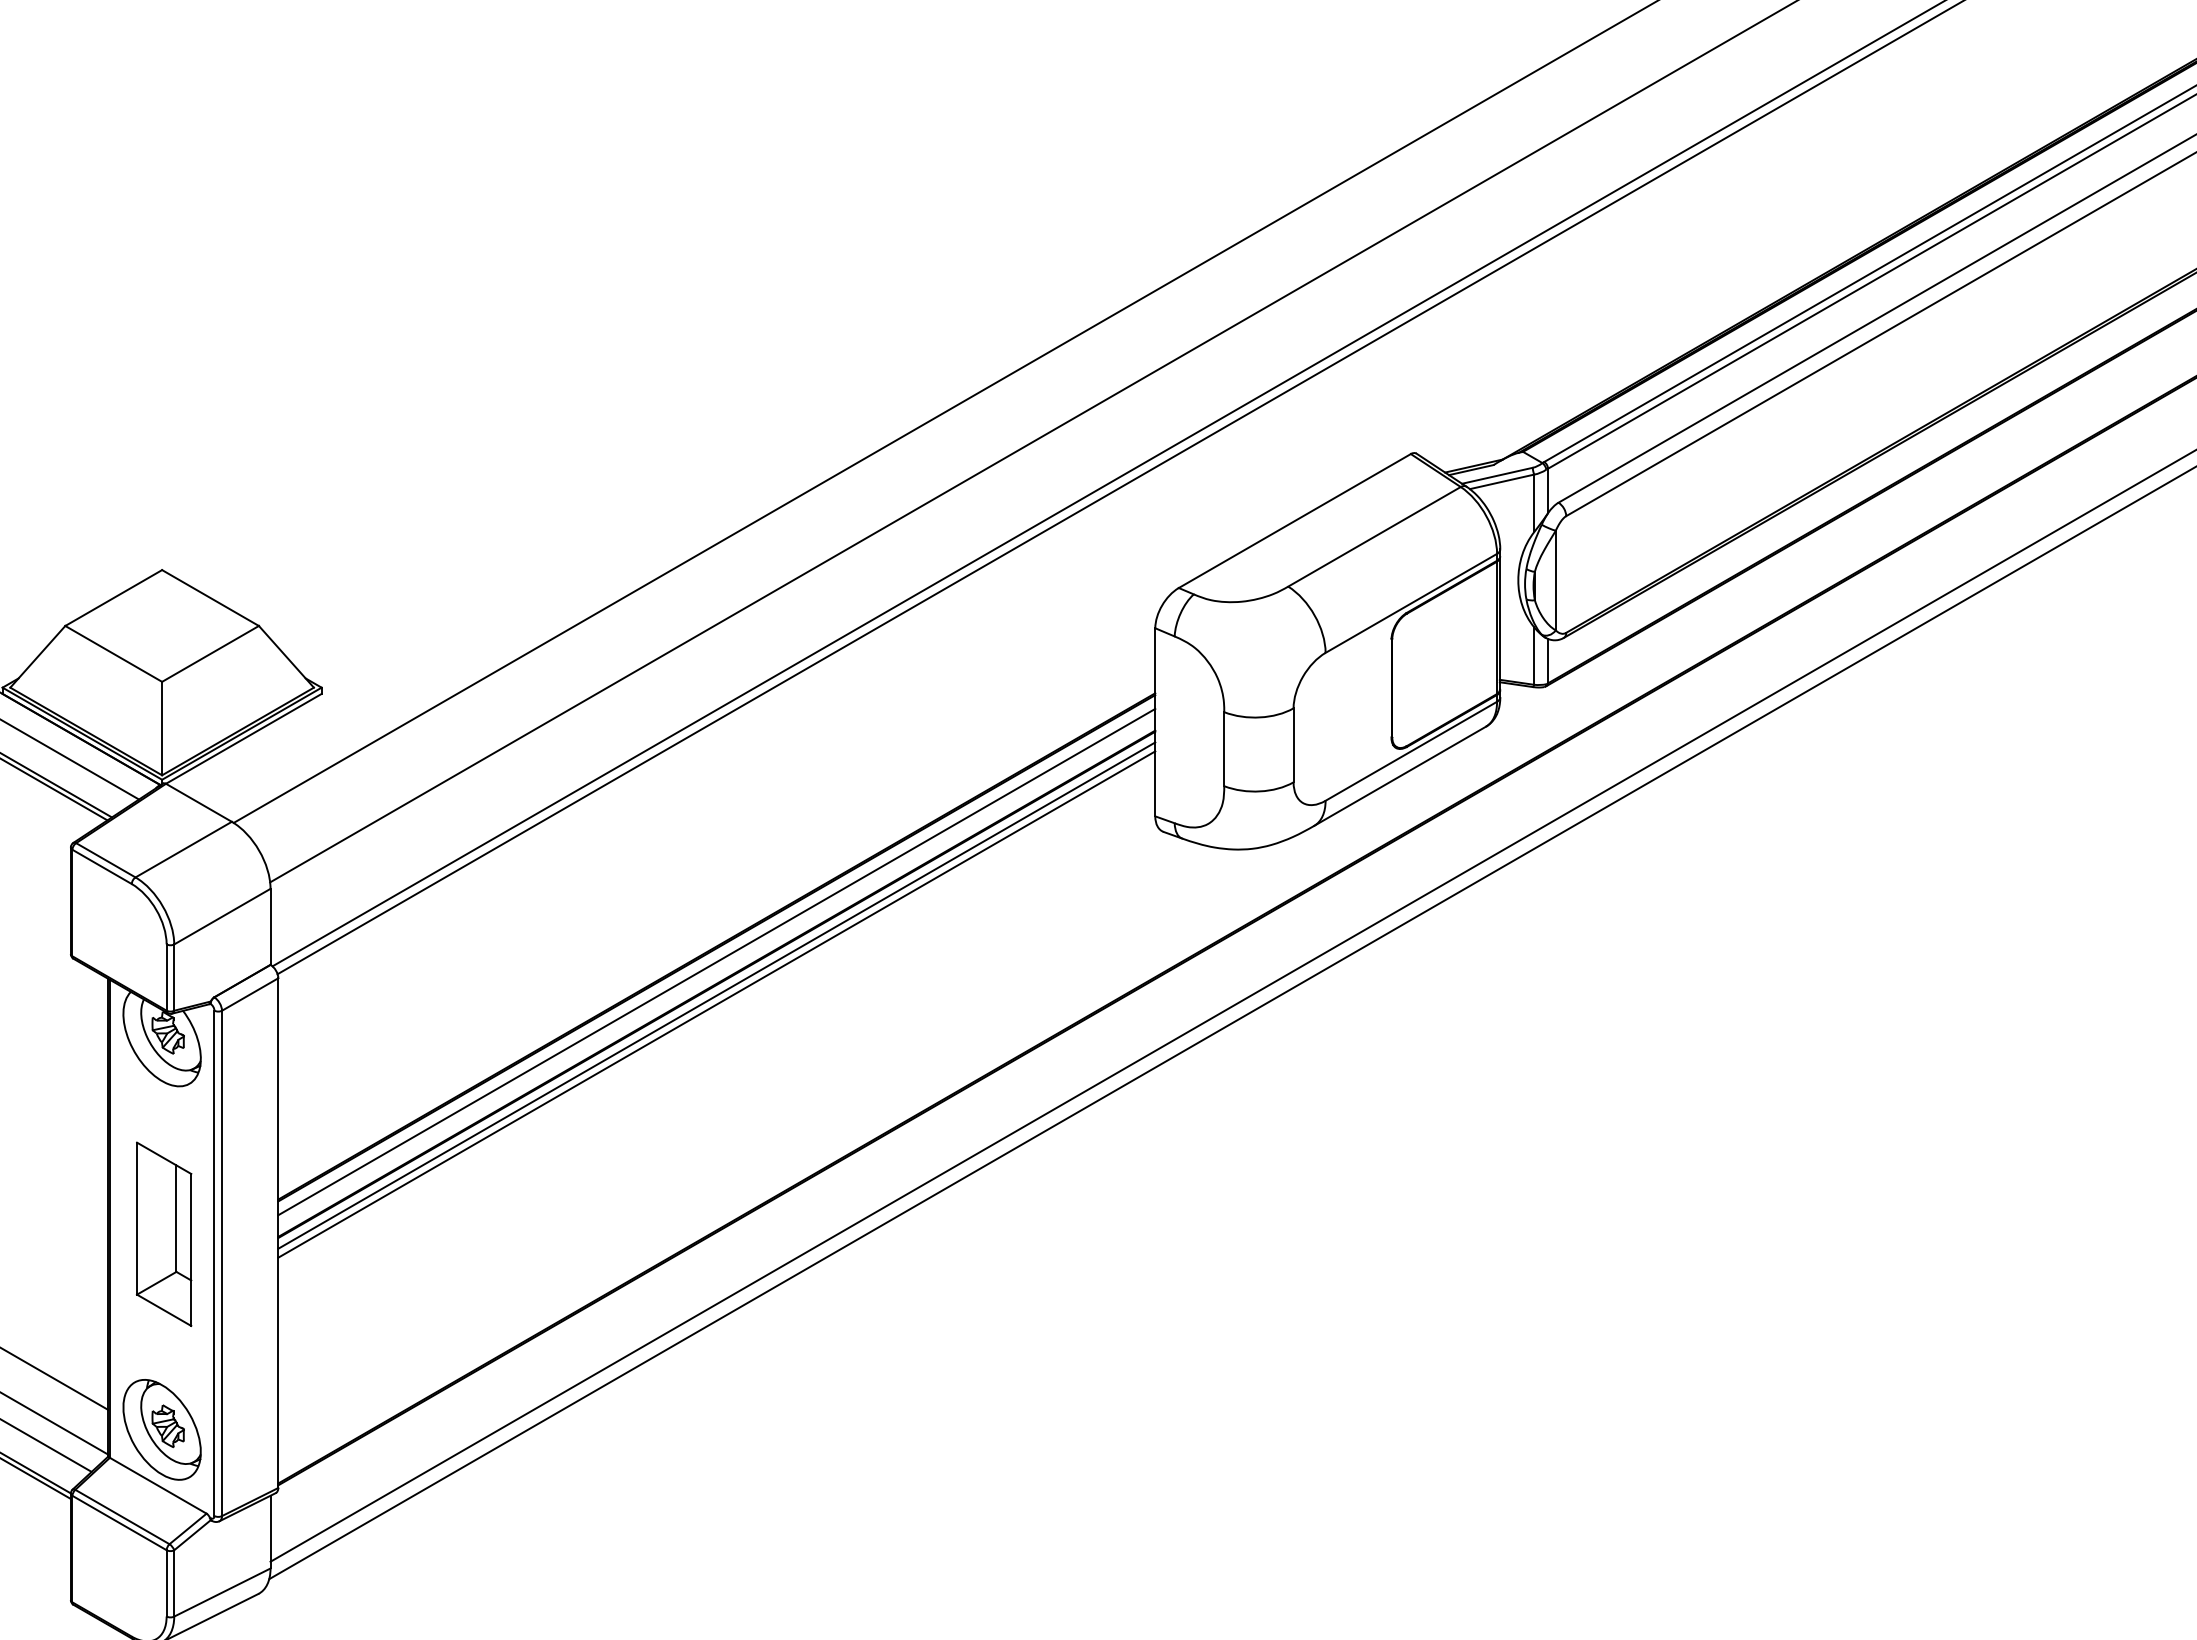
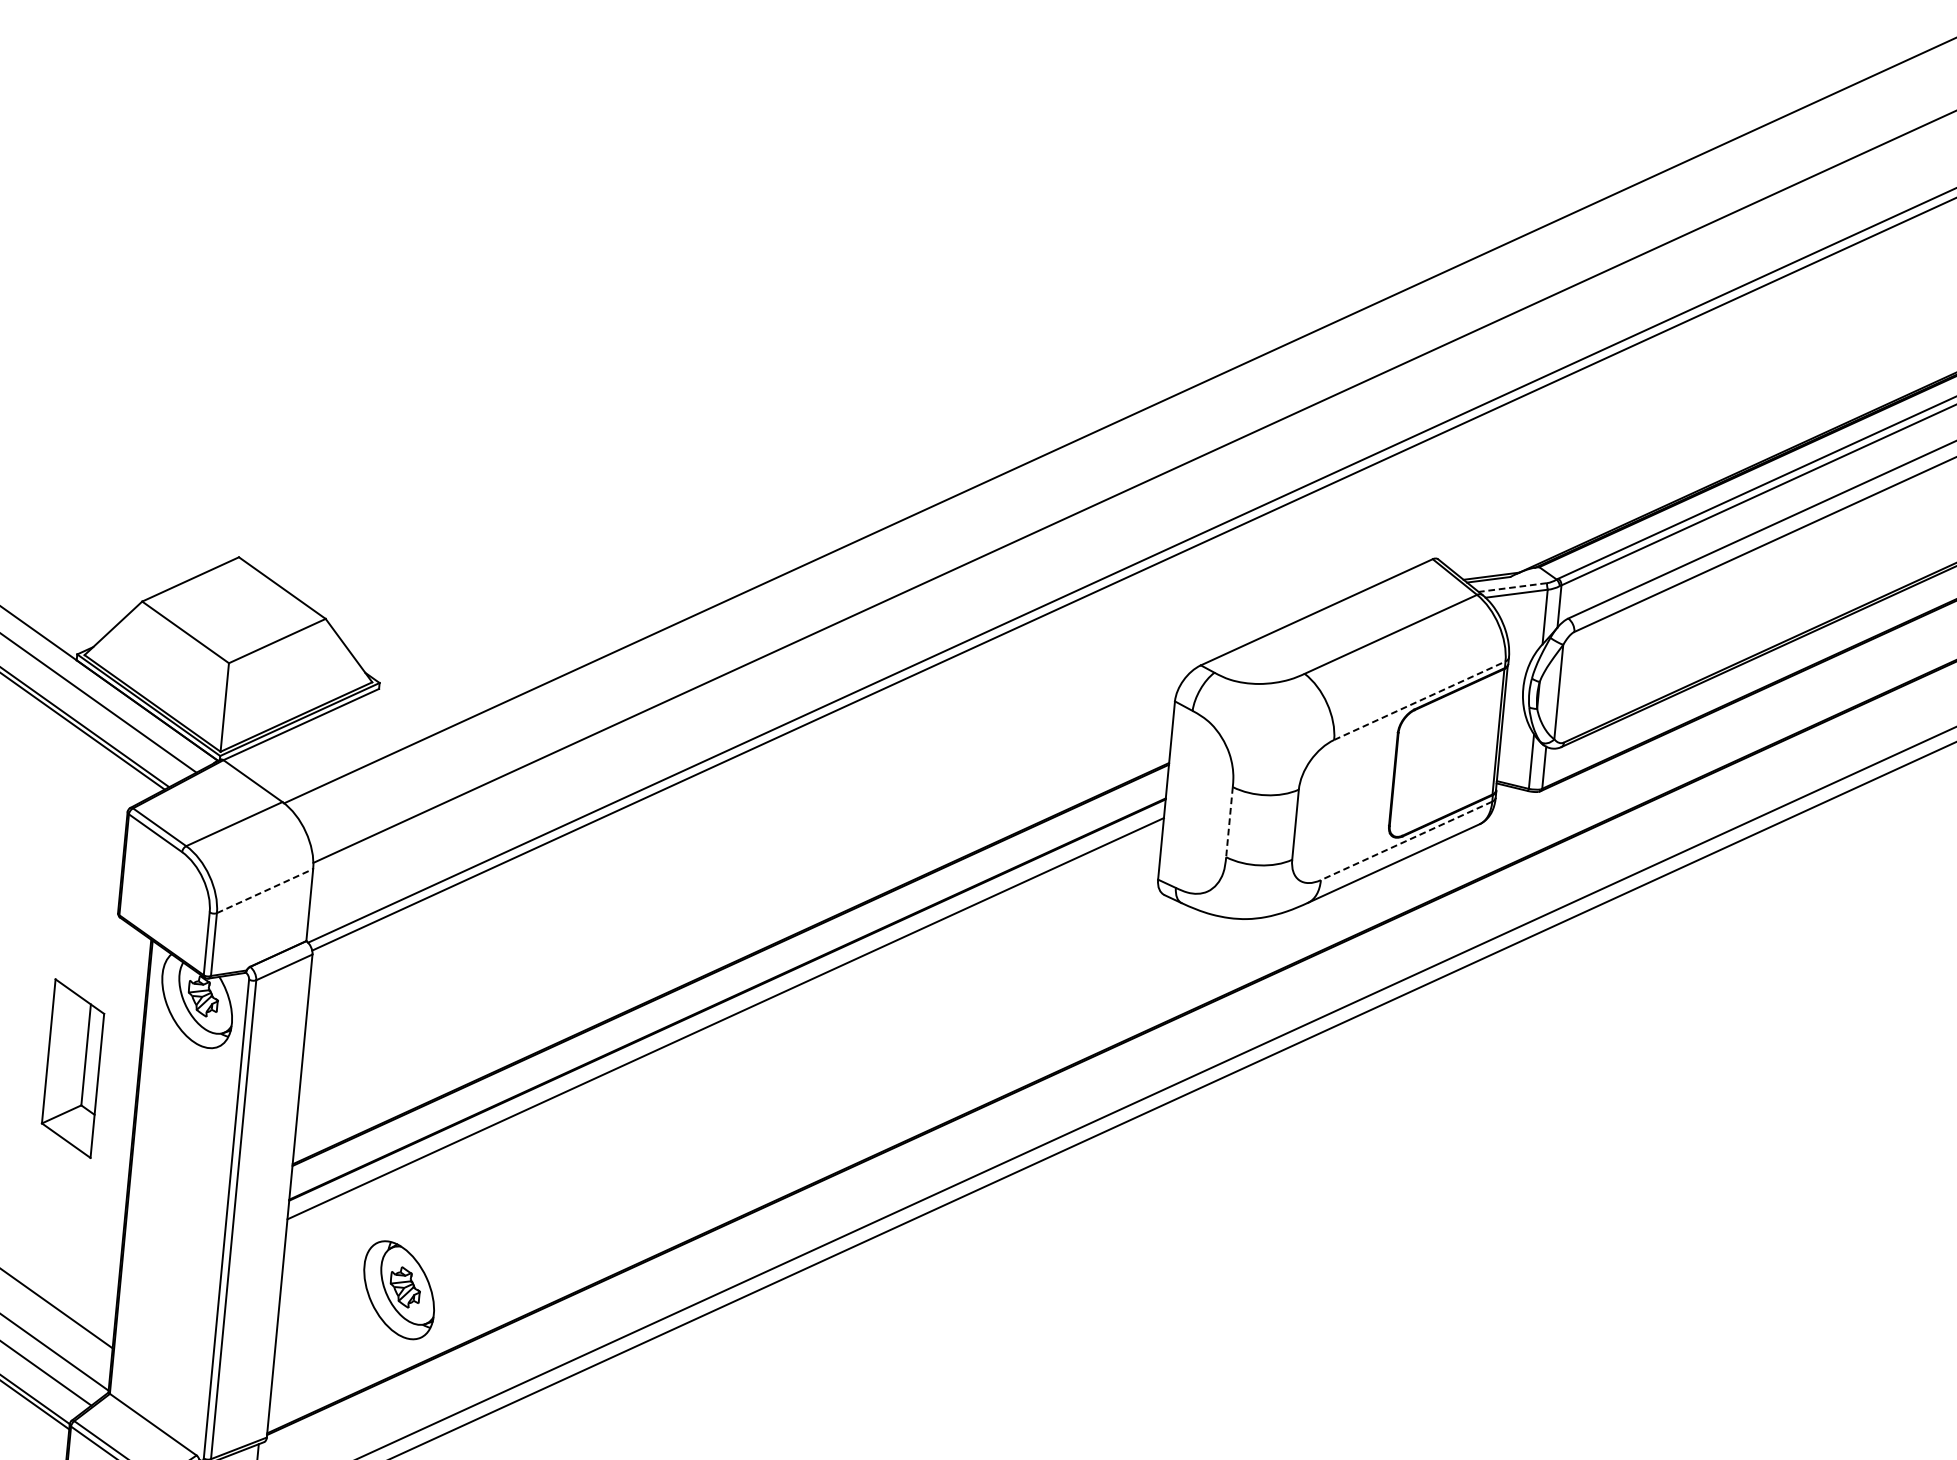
line: (1496, 475) -> (1512, 587), solid -> dashed
line: (1411, 603) -> (1419, 700), solid -> dashed
line: (1224, 749) -> (1229, 822), solid -> dashed
line: (1410, 751) -> (1405, 841), solid -> dashed
line: (222, 916) -> (265, 890), solid -> dashed
line: (716, 961) -> (729, 977), removed
line: (716, 995) -> (726, 1010), removed
part: (164, 1233) -> (73, 1067), moved
part: (161, 1429) -> (398, 1289), moved

